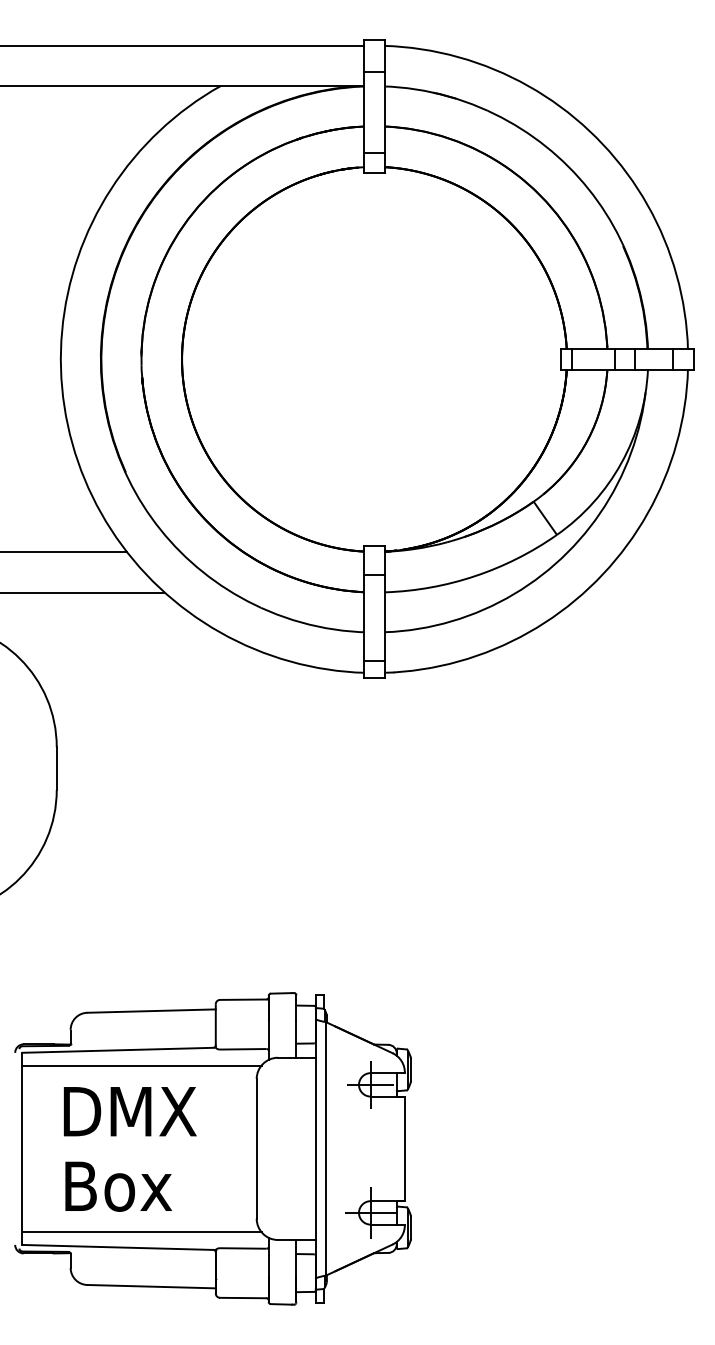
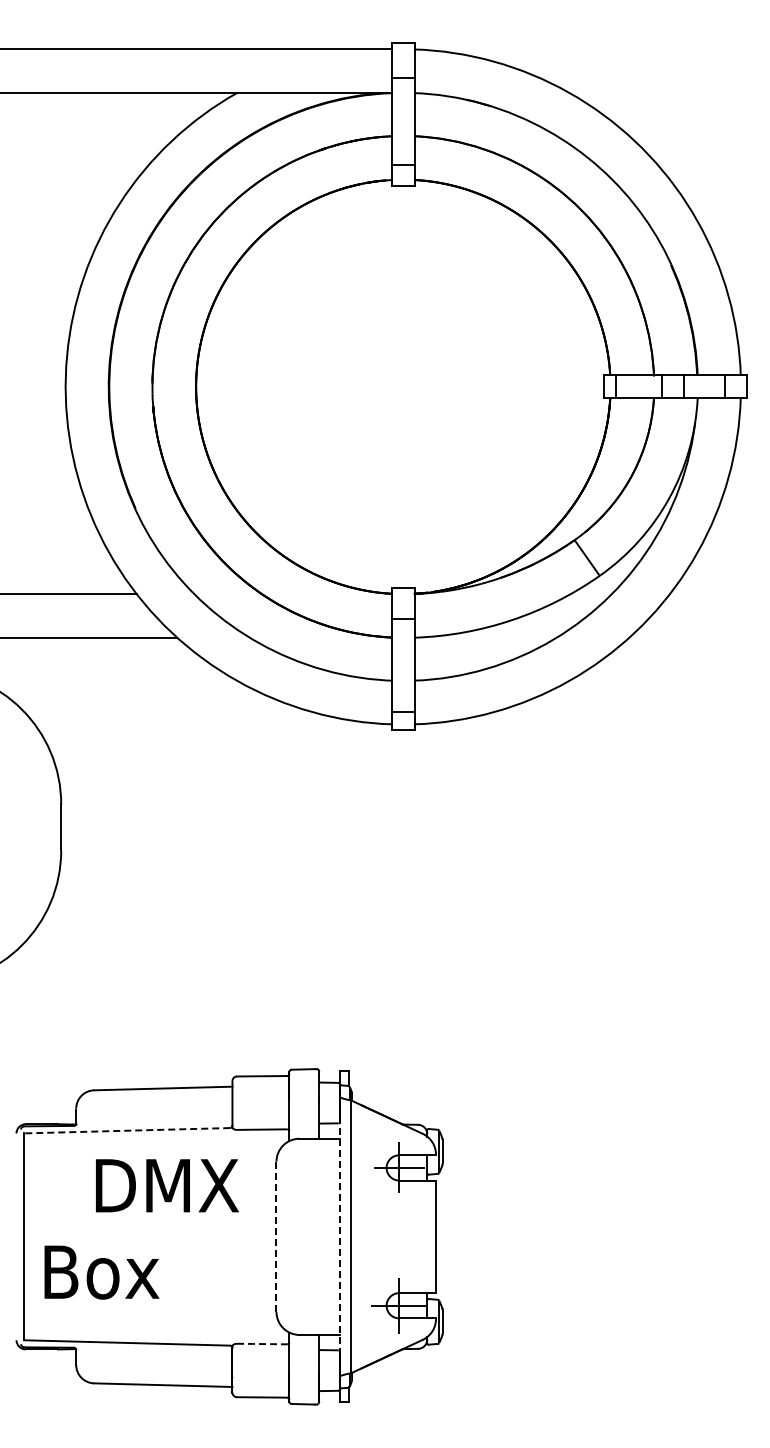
line: (118, 1050) -> (127, 1130), solid -> dashed
line: (141, 1065) -> (152, 1147), removed
text: (130, 1111) -> (167, 1185), moved
line: (315, 1148) -> (339, 1236), solid -> dashed
line: (256, 1149) -> (276, 1237), solid -> dashed
text: (118, 1186) -> (101, 1272), moved
line: (141, 1232) -> (152, 1326), removed
line: (243, 1248) -> (262, 1344), solid -> dashed

